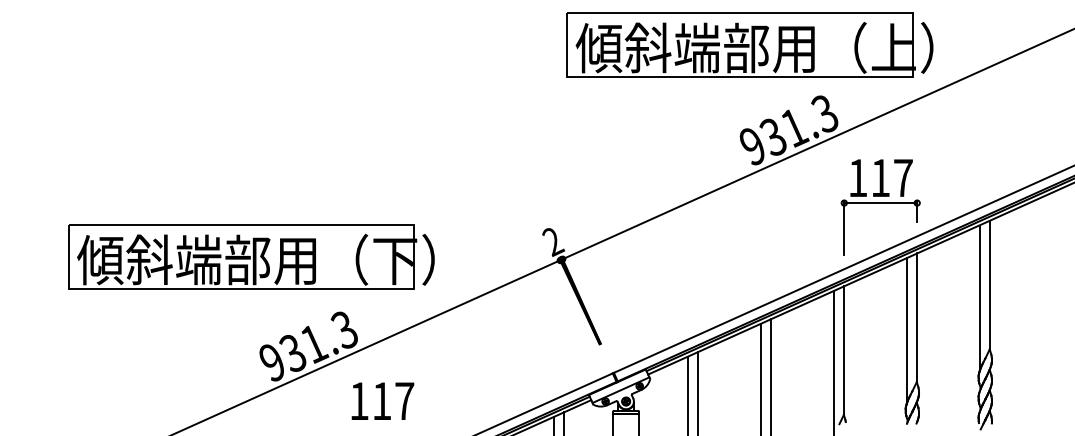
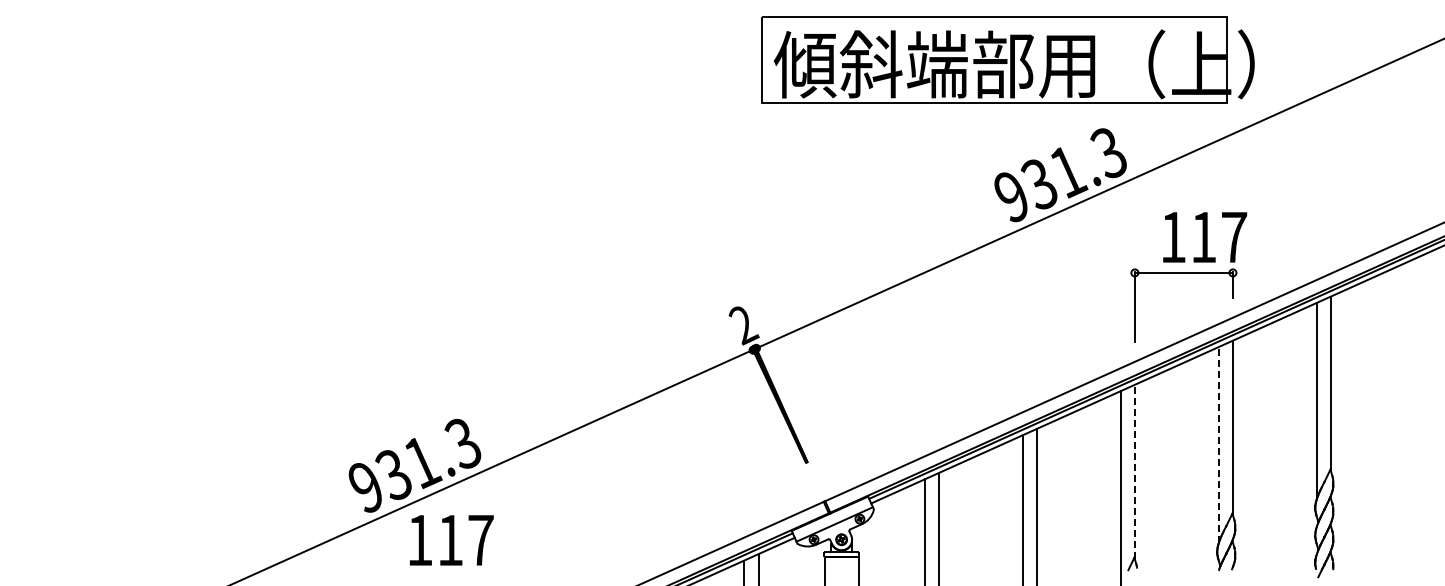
text: (881, 178) -> (1205, 237), moved
part: (251, 256) -> (337, 344), removed
line: (906, 330) -> (1218, 444), solid -> dashed
line: (843, 350) -> (1134, 471), solid -> dashed
text: (382, 401) -> (451, 540), moved

